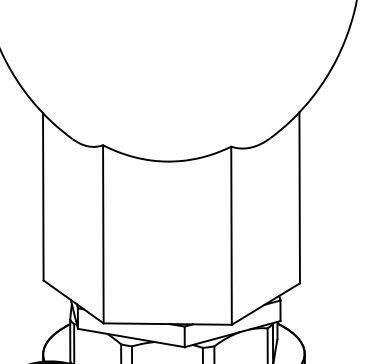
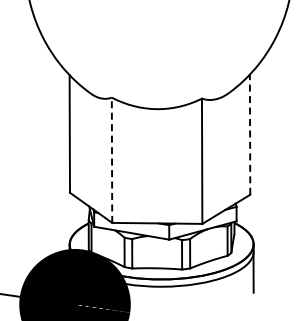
line: (300, 197) -> (250, 134), solid -> dashed
line: (104, 234) -> (112, 160), solid -> dashed

